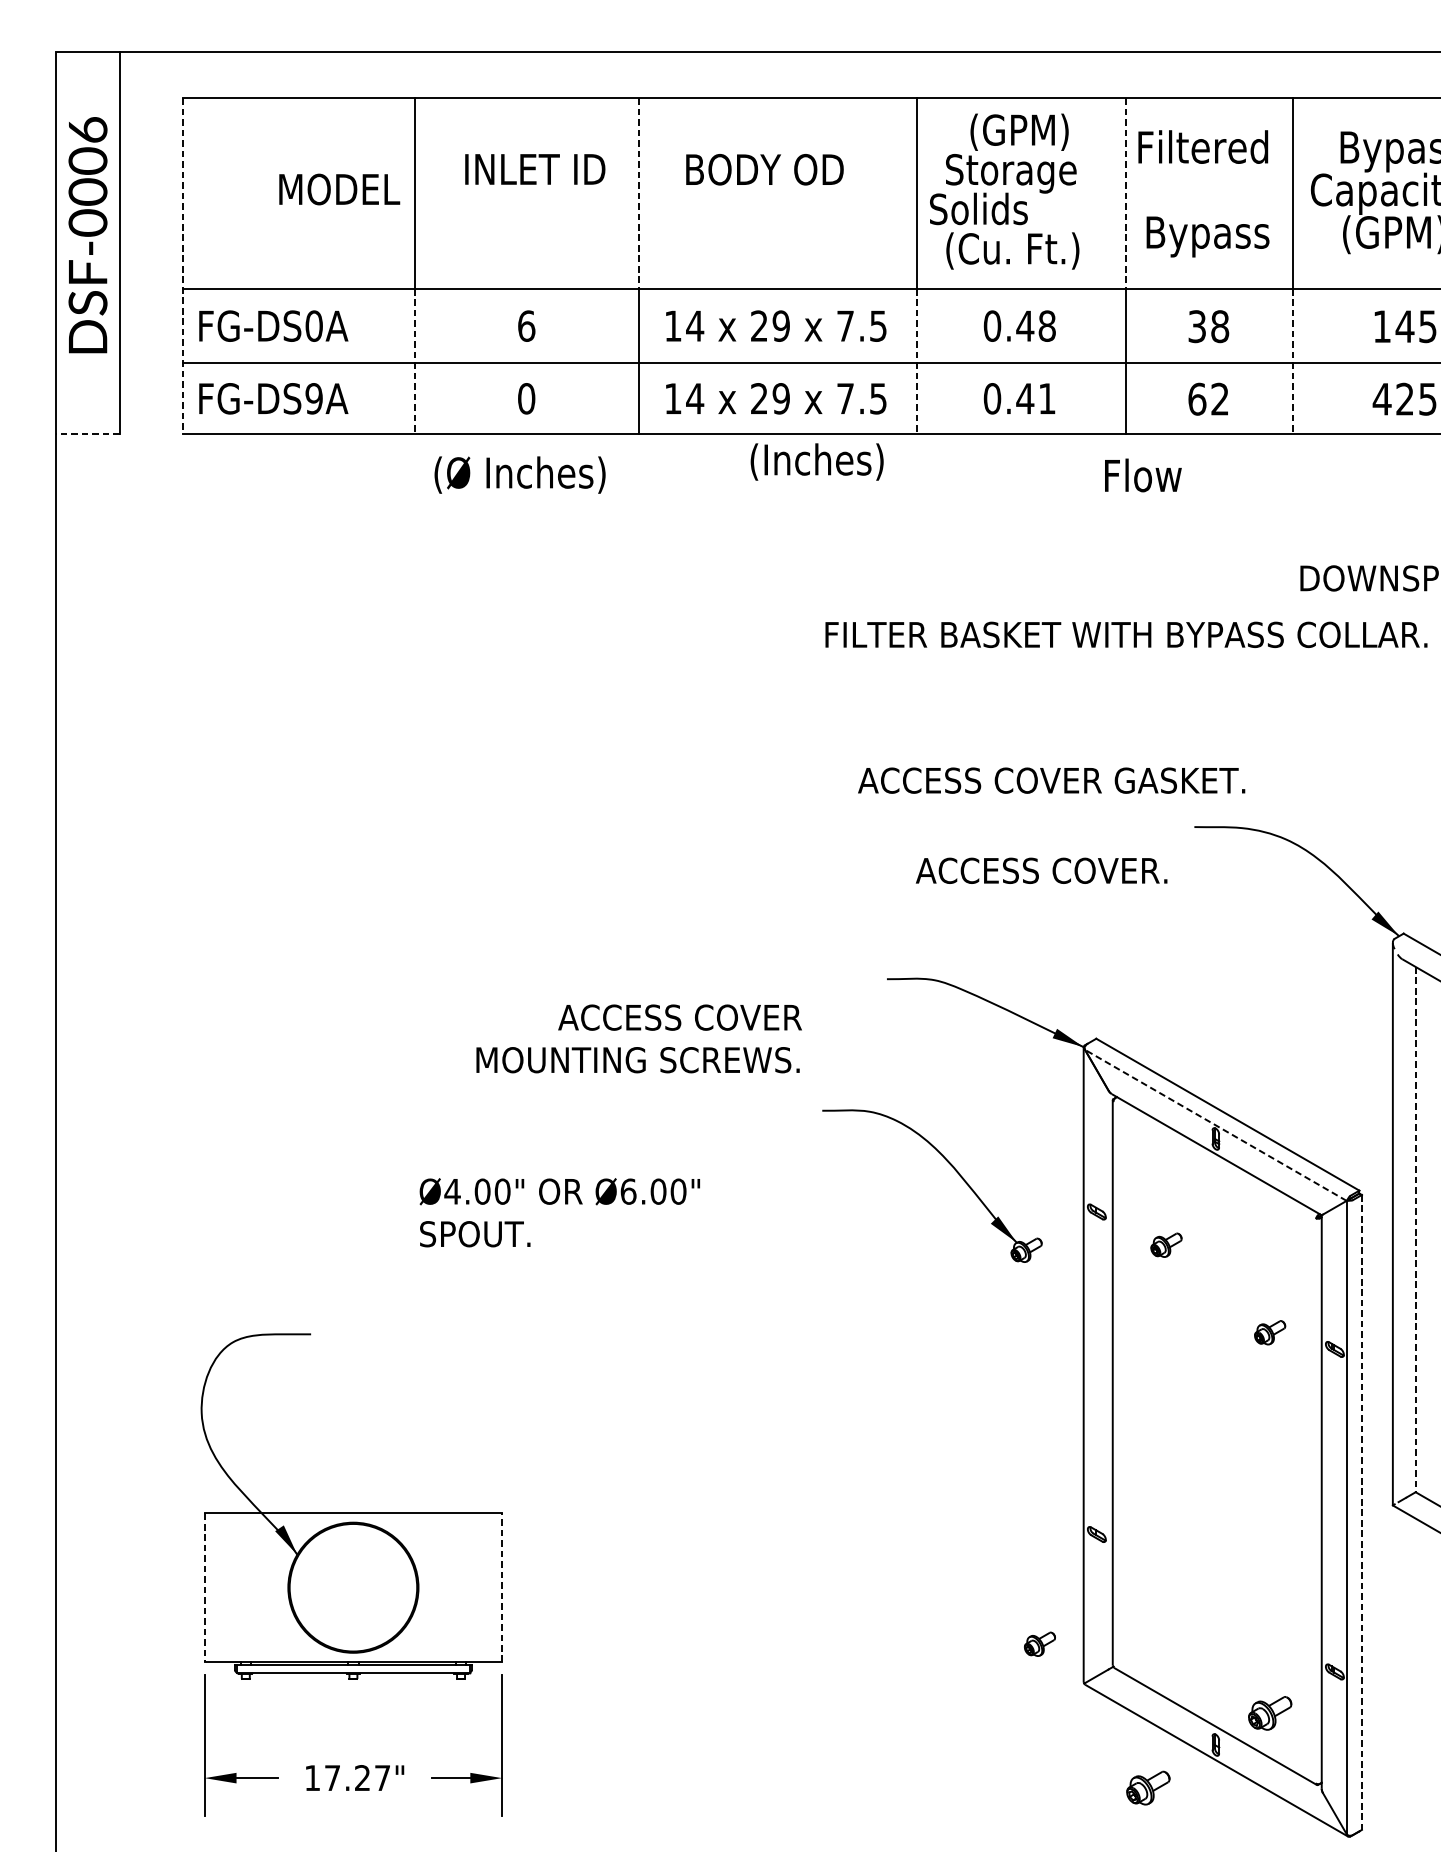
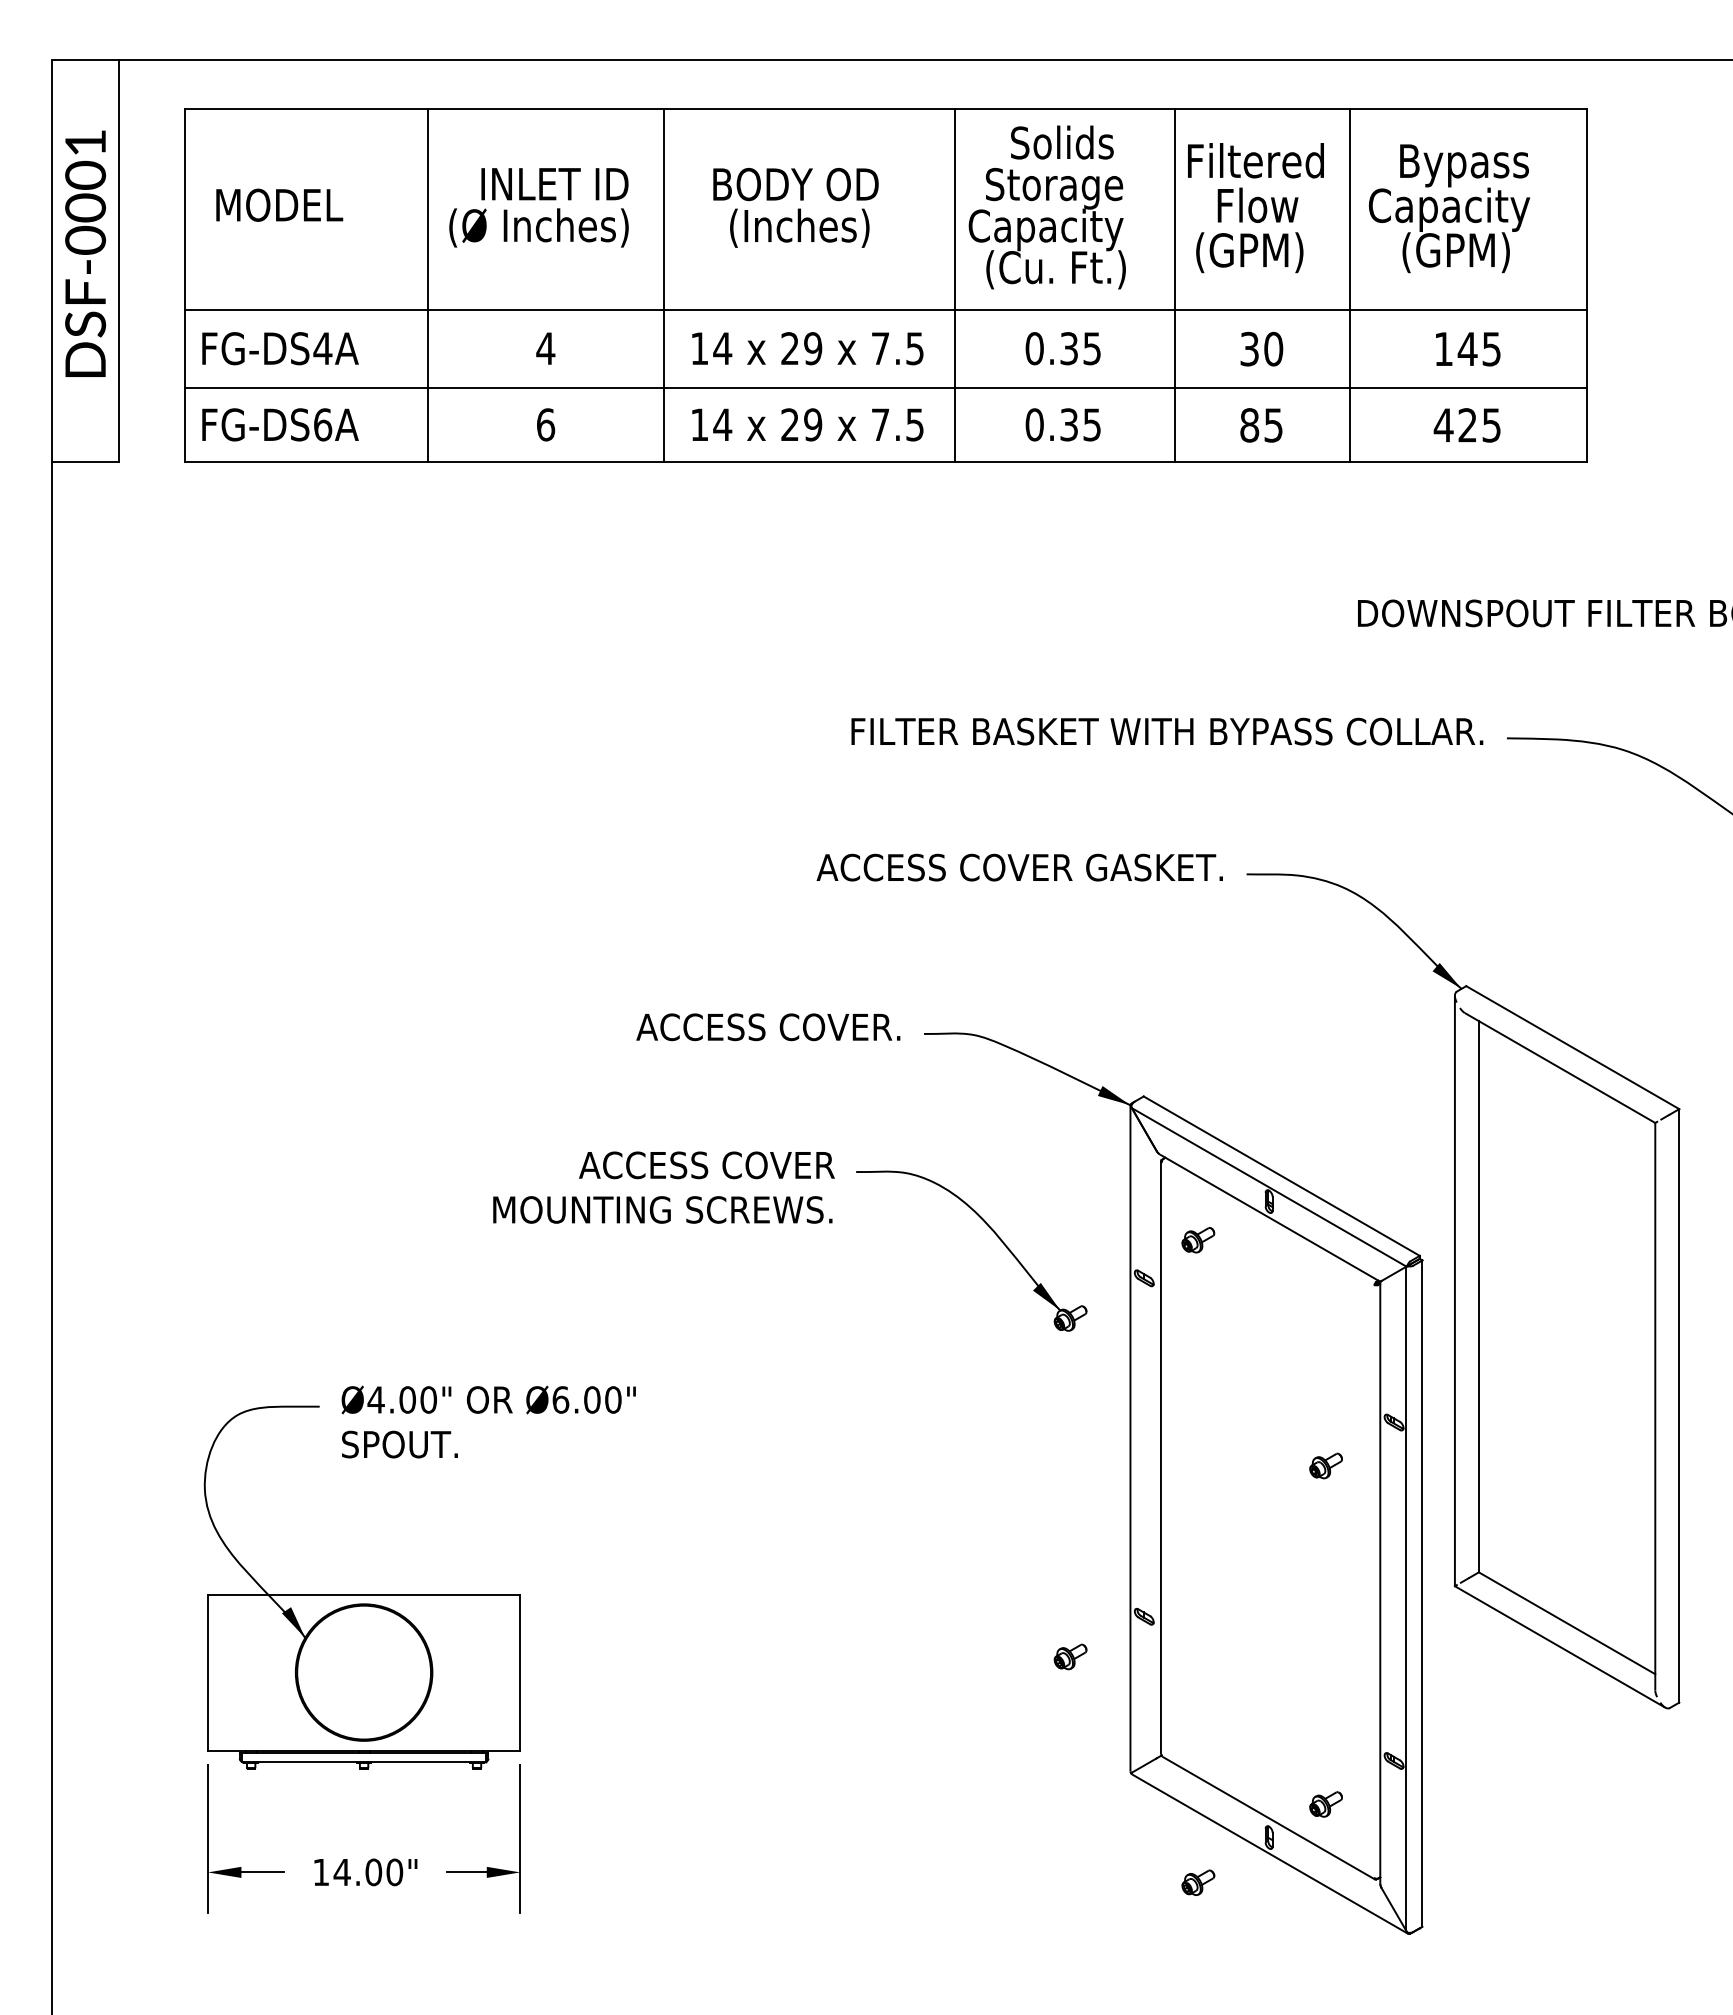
text: (87, 129) -> (85, 142), DSF-0006 -> DSF-0001
text: (1018, 131) -> (1062, 144), (GPM) -> Solids
text: (339, 188) -> (279, 204), moved
line: (639, 193) -> (664, 209), dashed -> solid
line: (1125, 193) -> (1174, 209), dashed -> solid
text: (1002, 212) -> (1045, 229), Solids -> Capacity
text: (1207, 236) -> (1260, 254), Bypass -> (GPM)
line: (183, 266) -> (185, 286), dashed -> solid
text: (313, 326) -> (322, 348), FG-DS0A -> FG-DS4A
text: (526, 326) -> (545, 348), 6 -> 4
text: (1036, 326) -> (1080, 348), 0.48 -> 0.35
text: (1219, 326) -> (1273, 349), 38 -> 30
line: (414, 362) -> (428, 386), dashed -> solid
line: (916, 362) -> (955, 386), dashed -> solid
line: (1293, 362) -> (1350, 386), dashed -> solid
text: (313, 398) -> (322, 424), FG-DS9A -> FG-DS6A
text: (526, 398) -> (545, 424), 0 -> 6
text: (1035, 398) -> (1079, 424), 0.41 -> 0.35
text: (1208, 399) -> (1261, 425), 62 -> 85
line: (87, 433) -> (85, 461), dashed -> solid
text: (816, 461) -> (799, 227), moved
text: (519, 474) -> (538, 227), moved
text: (1142, 474) -> (1257, 204), moved
text: (1126, 634) -> (1167, 731), moved
text: (1051, 780) -> (1019, 867), moved
text: (1041, 871) -> (768, 1027), moved
text: (638, 1038) -> (663, 1187), moved
line: (1216, 1125) -> (1269, 1187), dashed -> solid
text: (559, 1212) -> (488, 1421), moved
line: (1415, 1229) -> (1478, 1296), dashed -> solid
part: (1166, 1245) -> (1198, 1240), moved
part: (1269, 1332) -> (1325, 1465), moved
line: (1361, 1513) -> (1422, 1594), dashed -> solid
line: (502, 1587) -> (520, 1672), dashed -> solid
line: (204, 1588) -> (207, 1673), dashed -> solid
part: (1039, 1643) -> (1070, 1656), moved
part: (1269, 1713) -> (1325, 1804), size x0.71
text: (357, 1778) -> (368, 1872), 17.27" -> 14.00"
part: (1148, 1787) -> (1198, 1882), size x0.71

